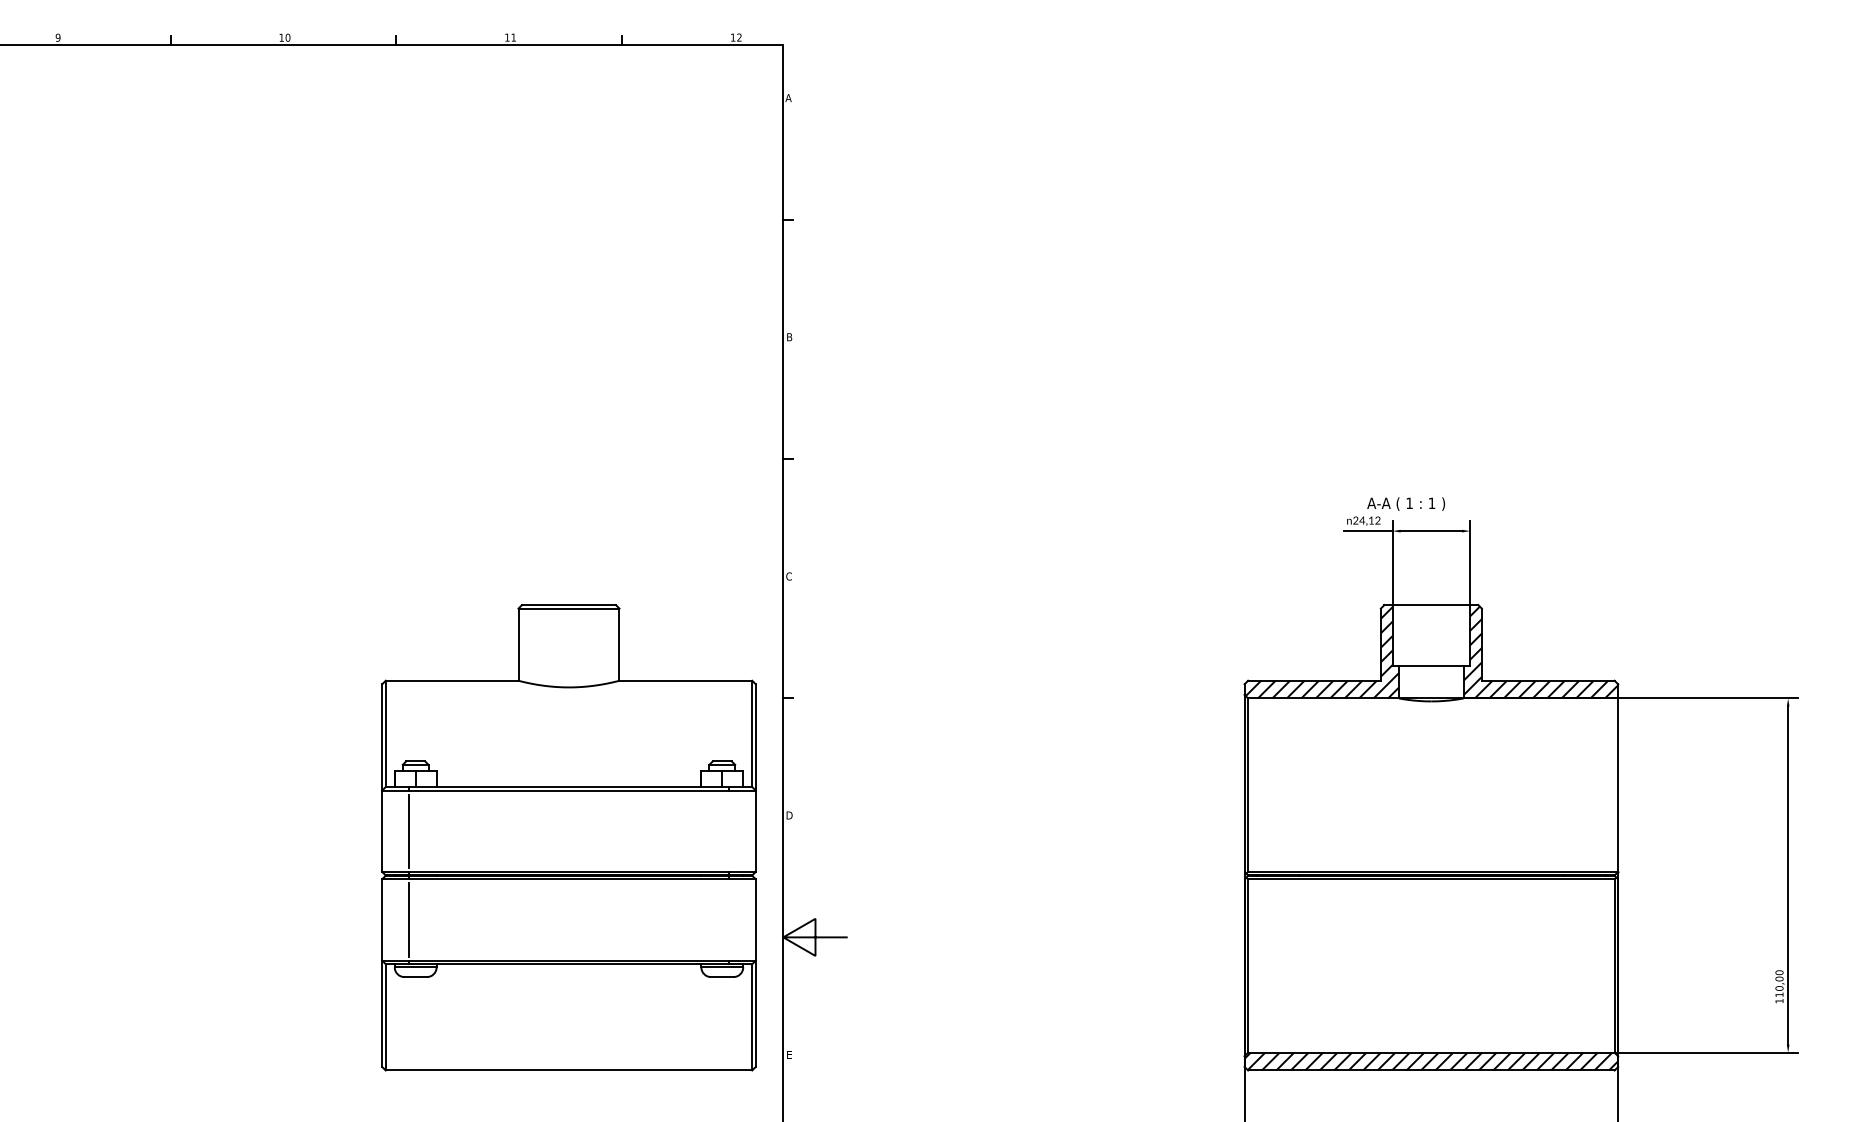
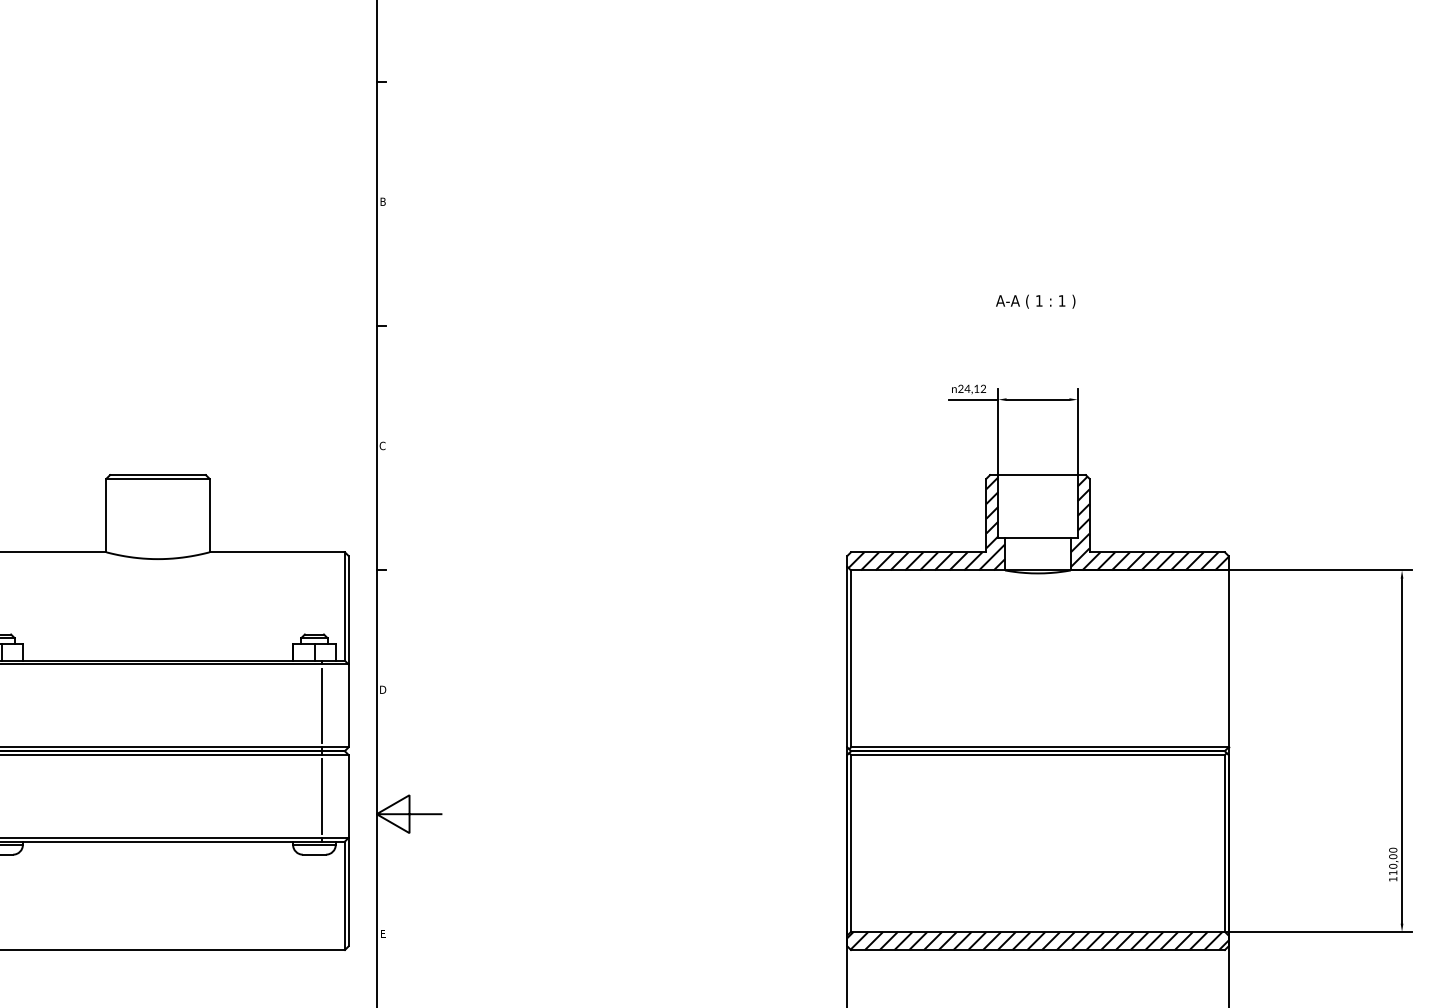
text: (1406, 503) -> (1036, 301), moved
line: (729, 830) -> (321, 705), added
line: (729, 919) -> (321, 795), added

